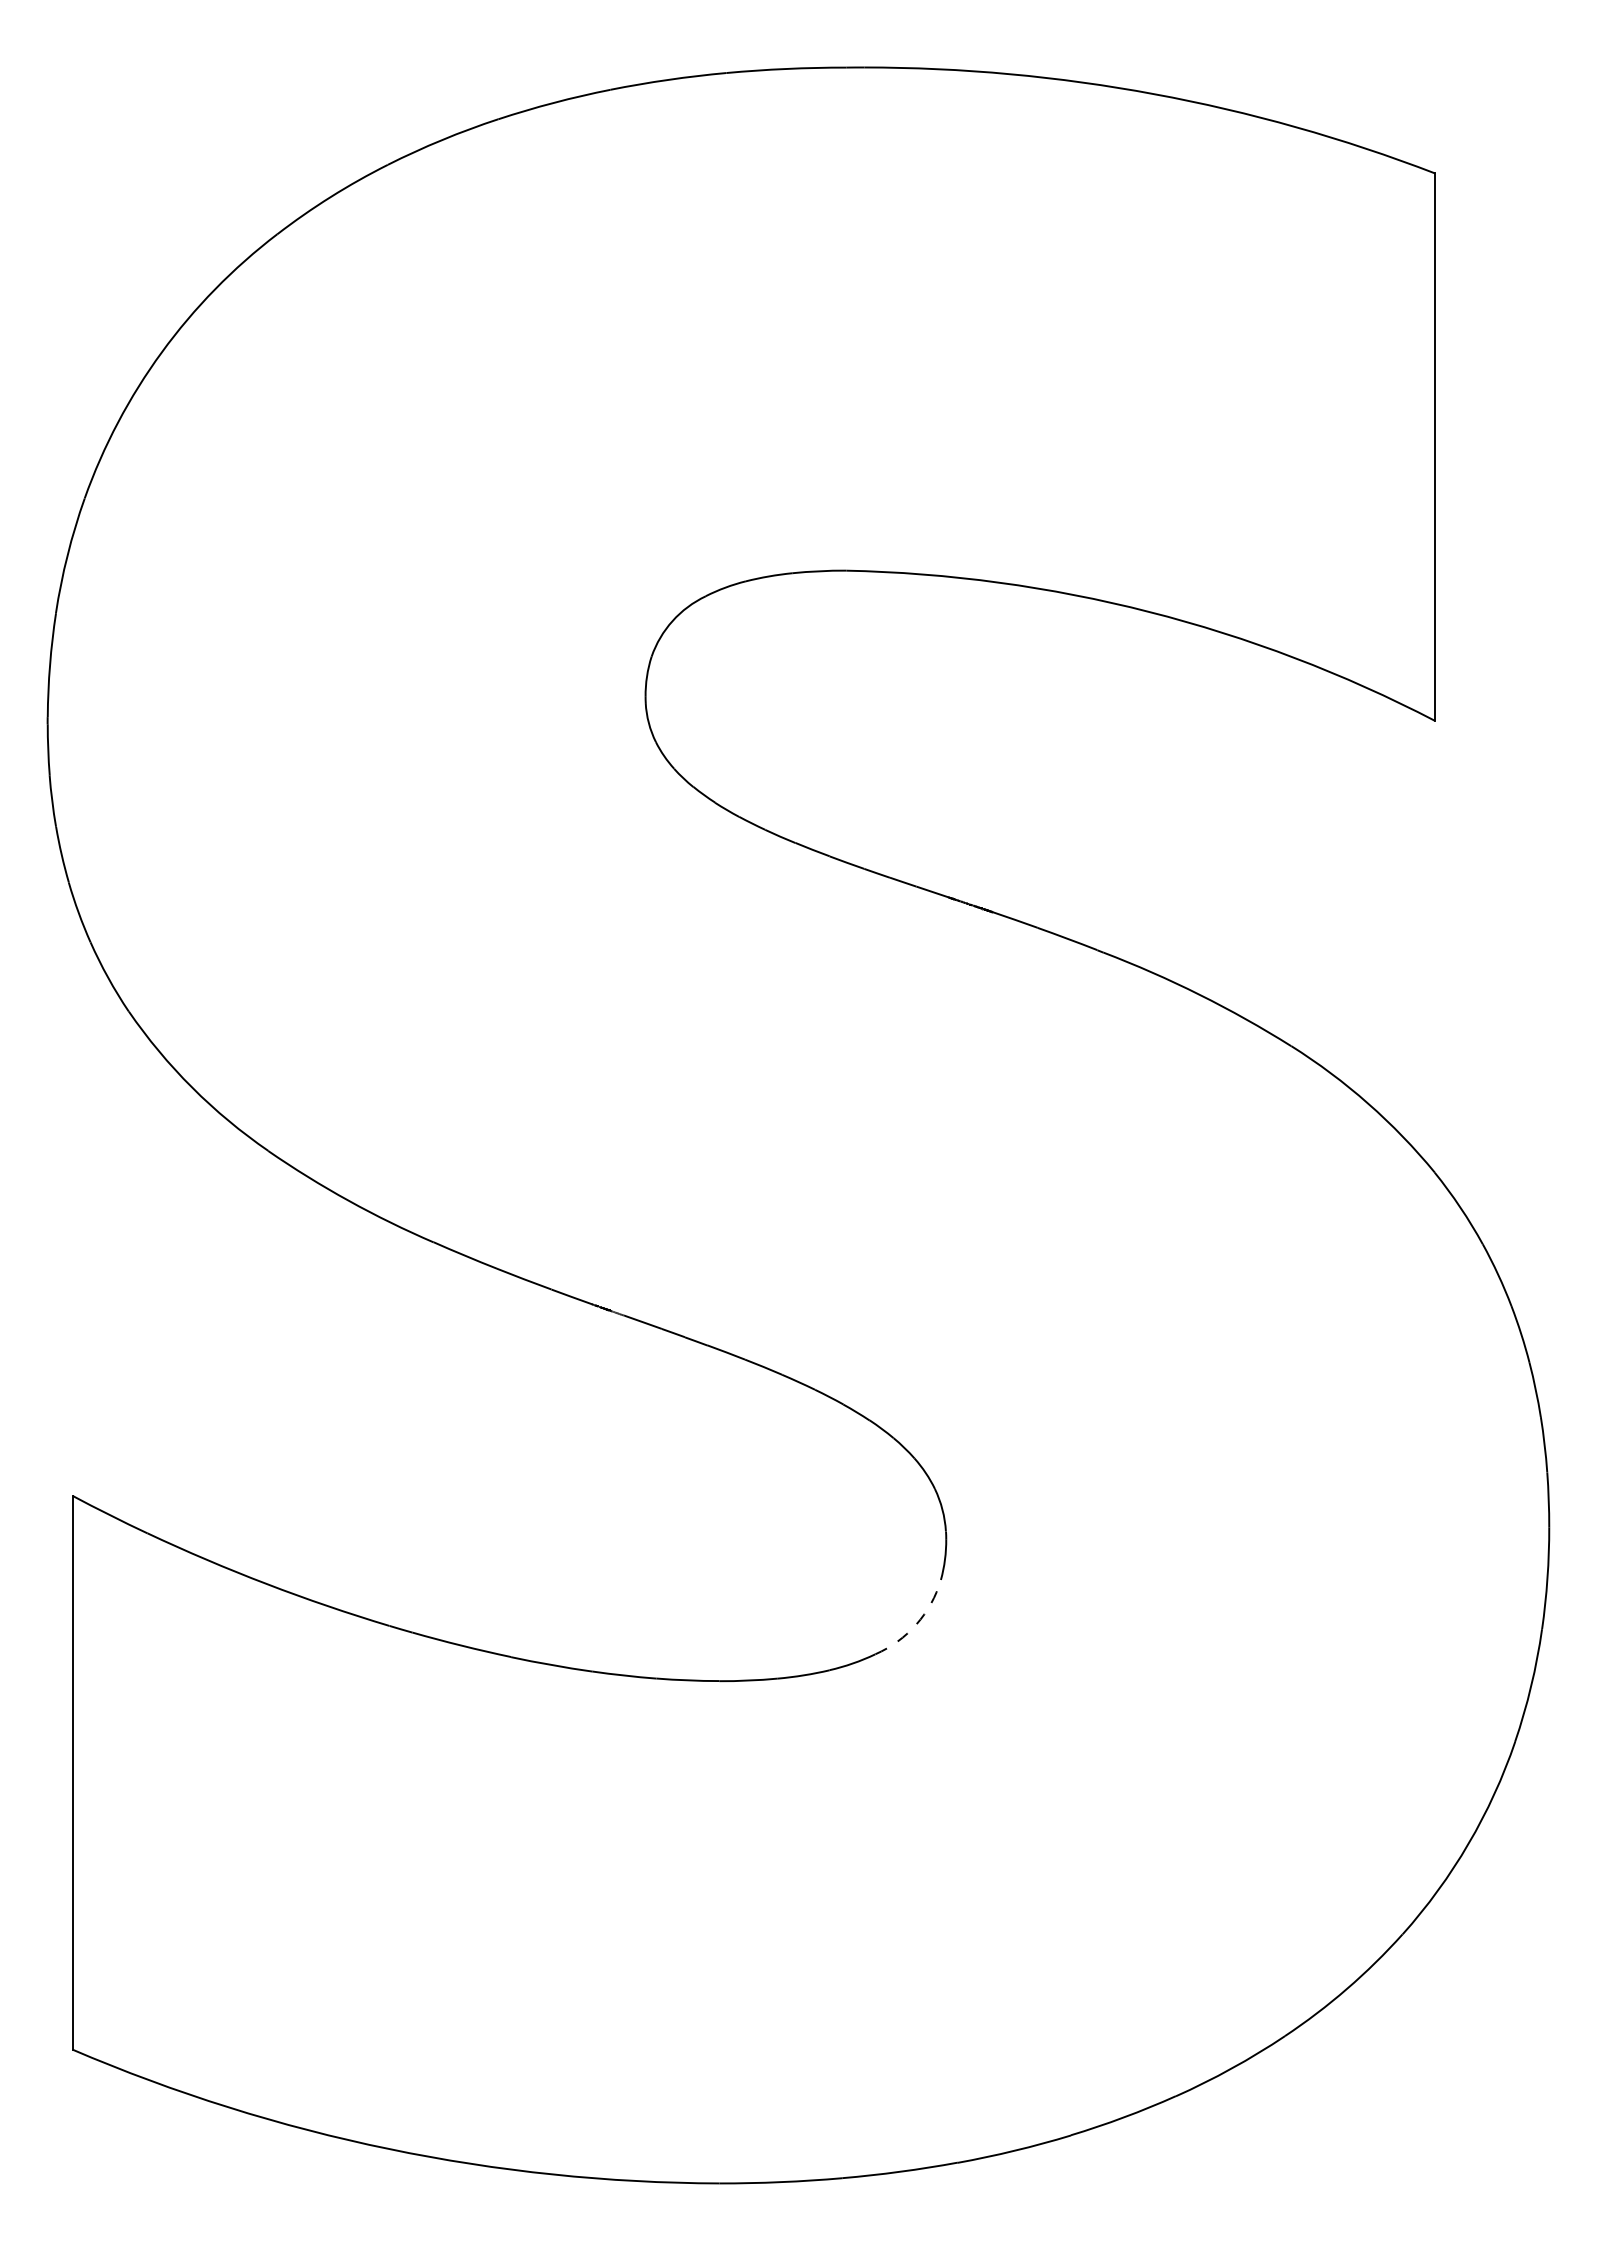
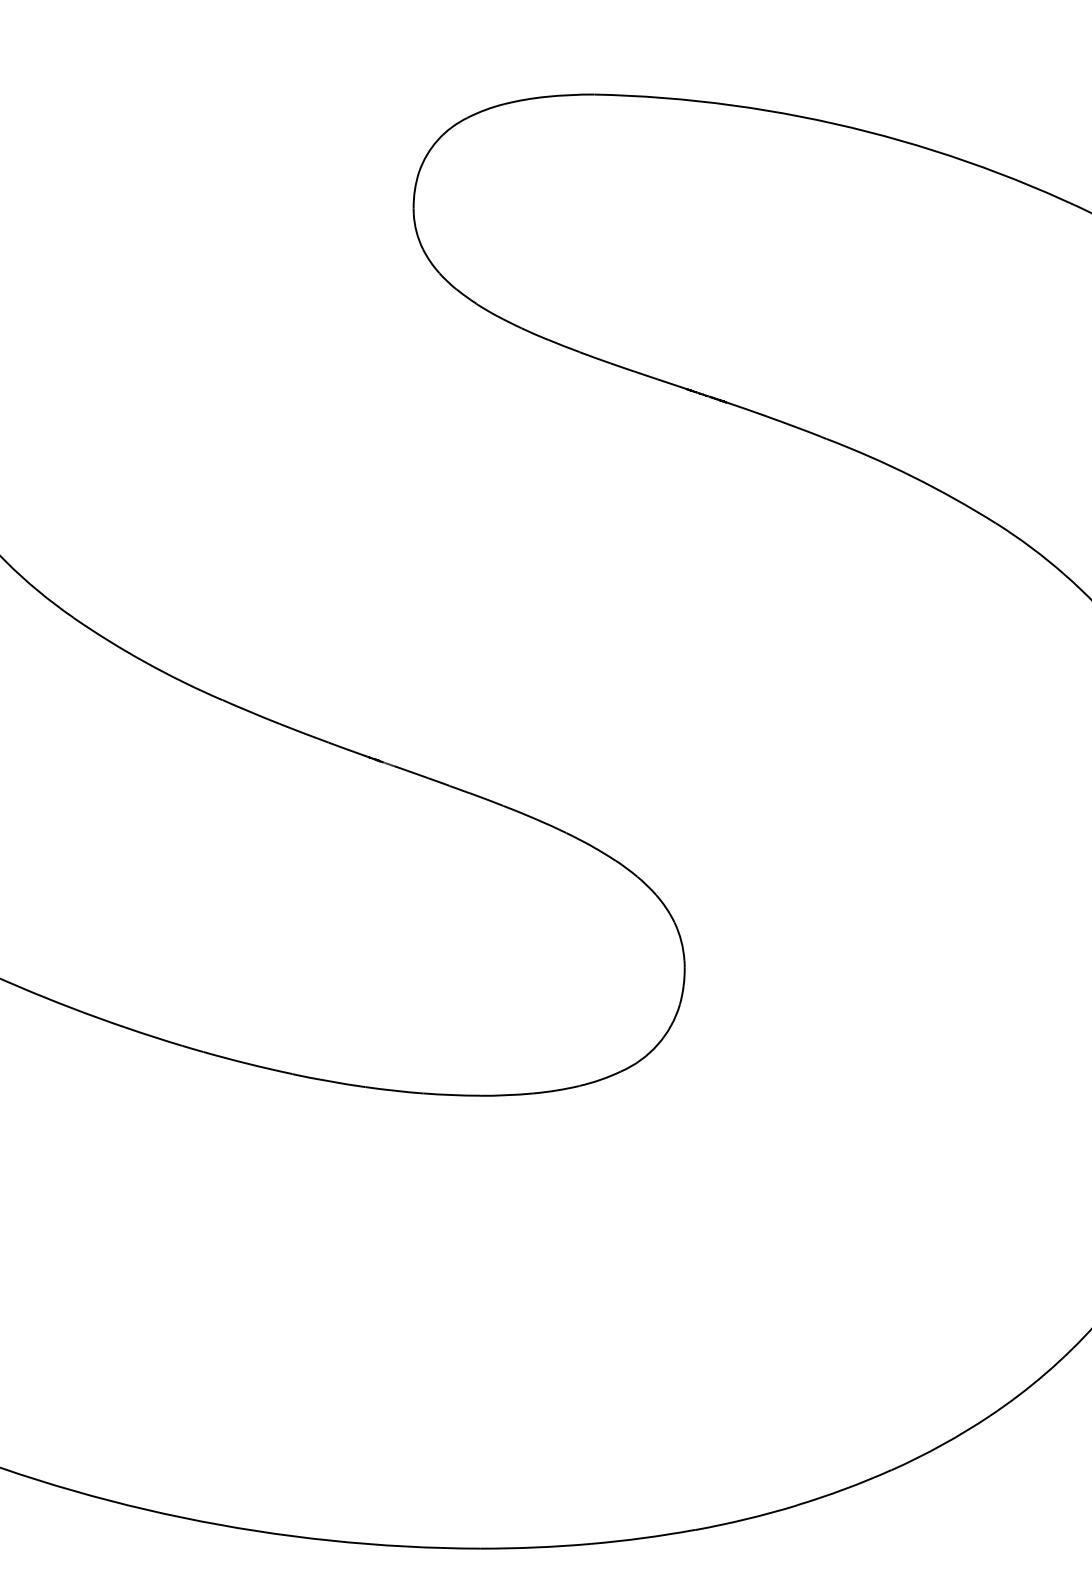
arc: (916, 1624) -> (657, 1044), dashed -> solid

